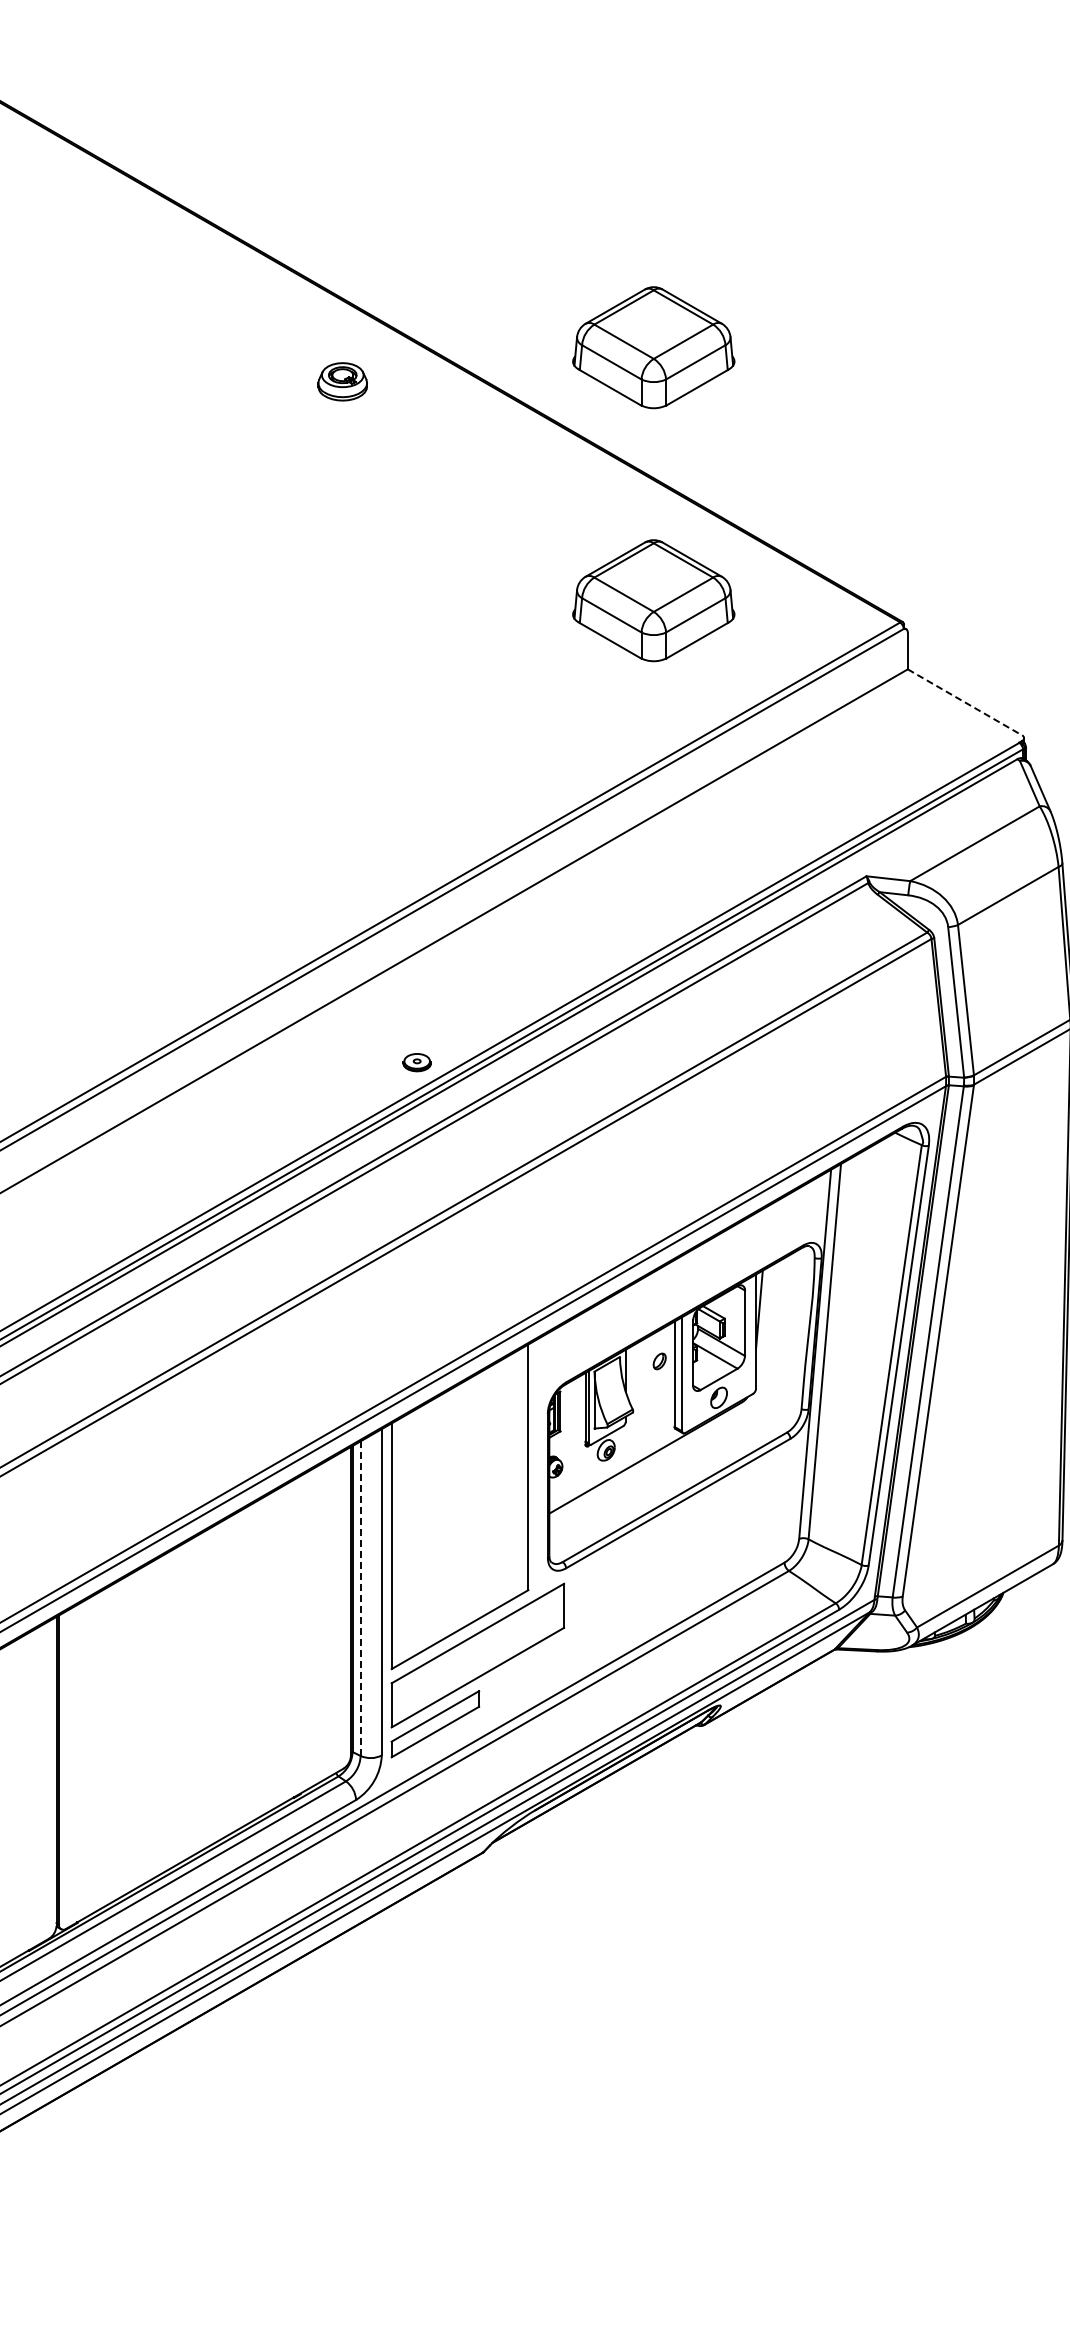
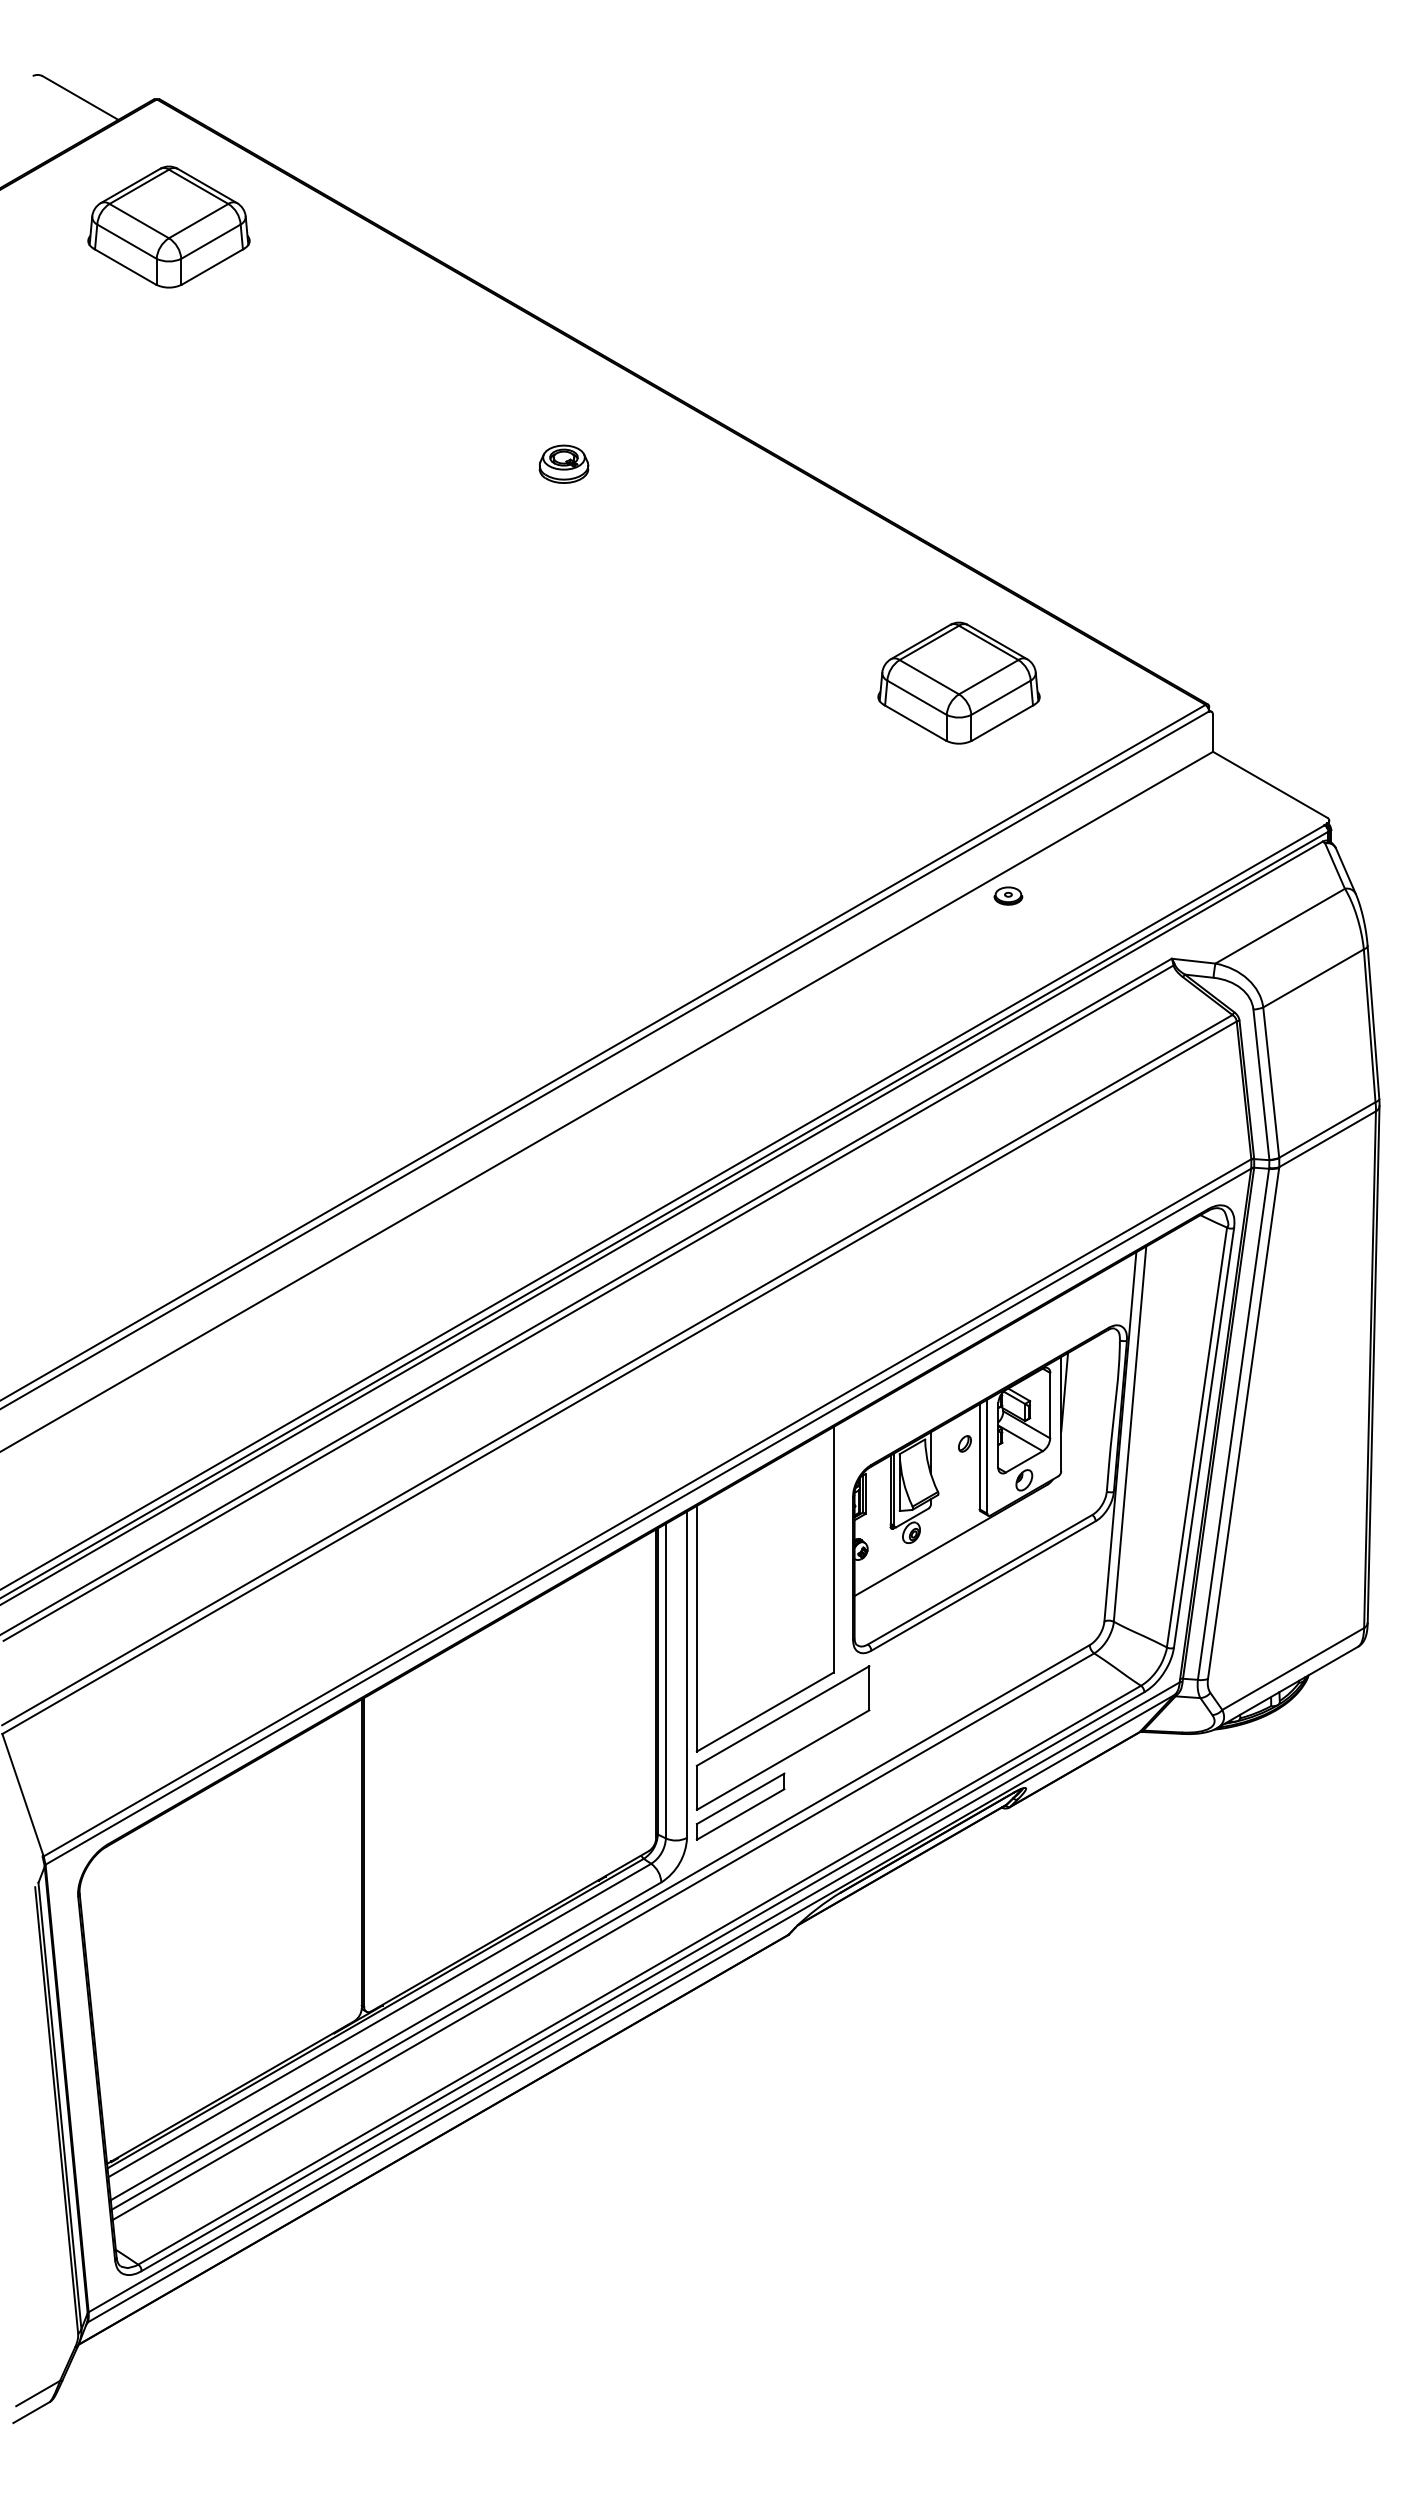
part: (653, 347) -> (958, 429), removed
part: (342, 381) -> (563, 463), moved
line: (965, 702) -> (1270, 784), dashed -> solid
part: (417, 1062) -> (1008, 895), moved
line: (360, 1598) -> (665, 1680), dashed -> solid

